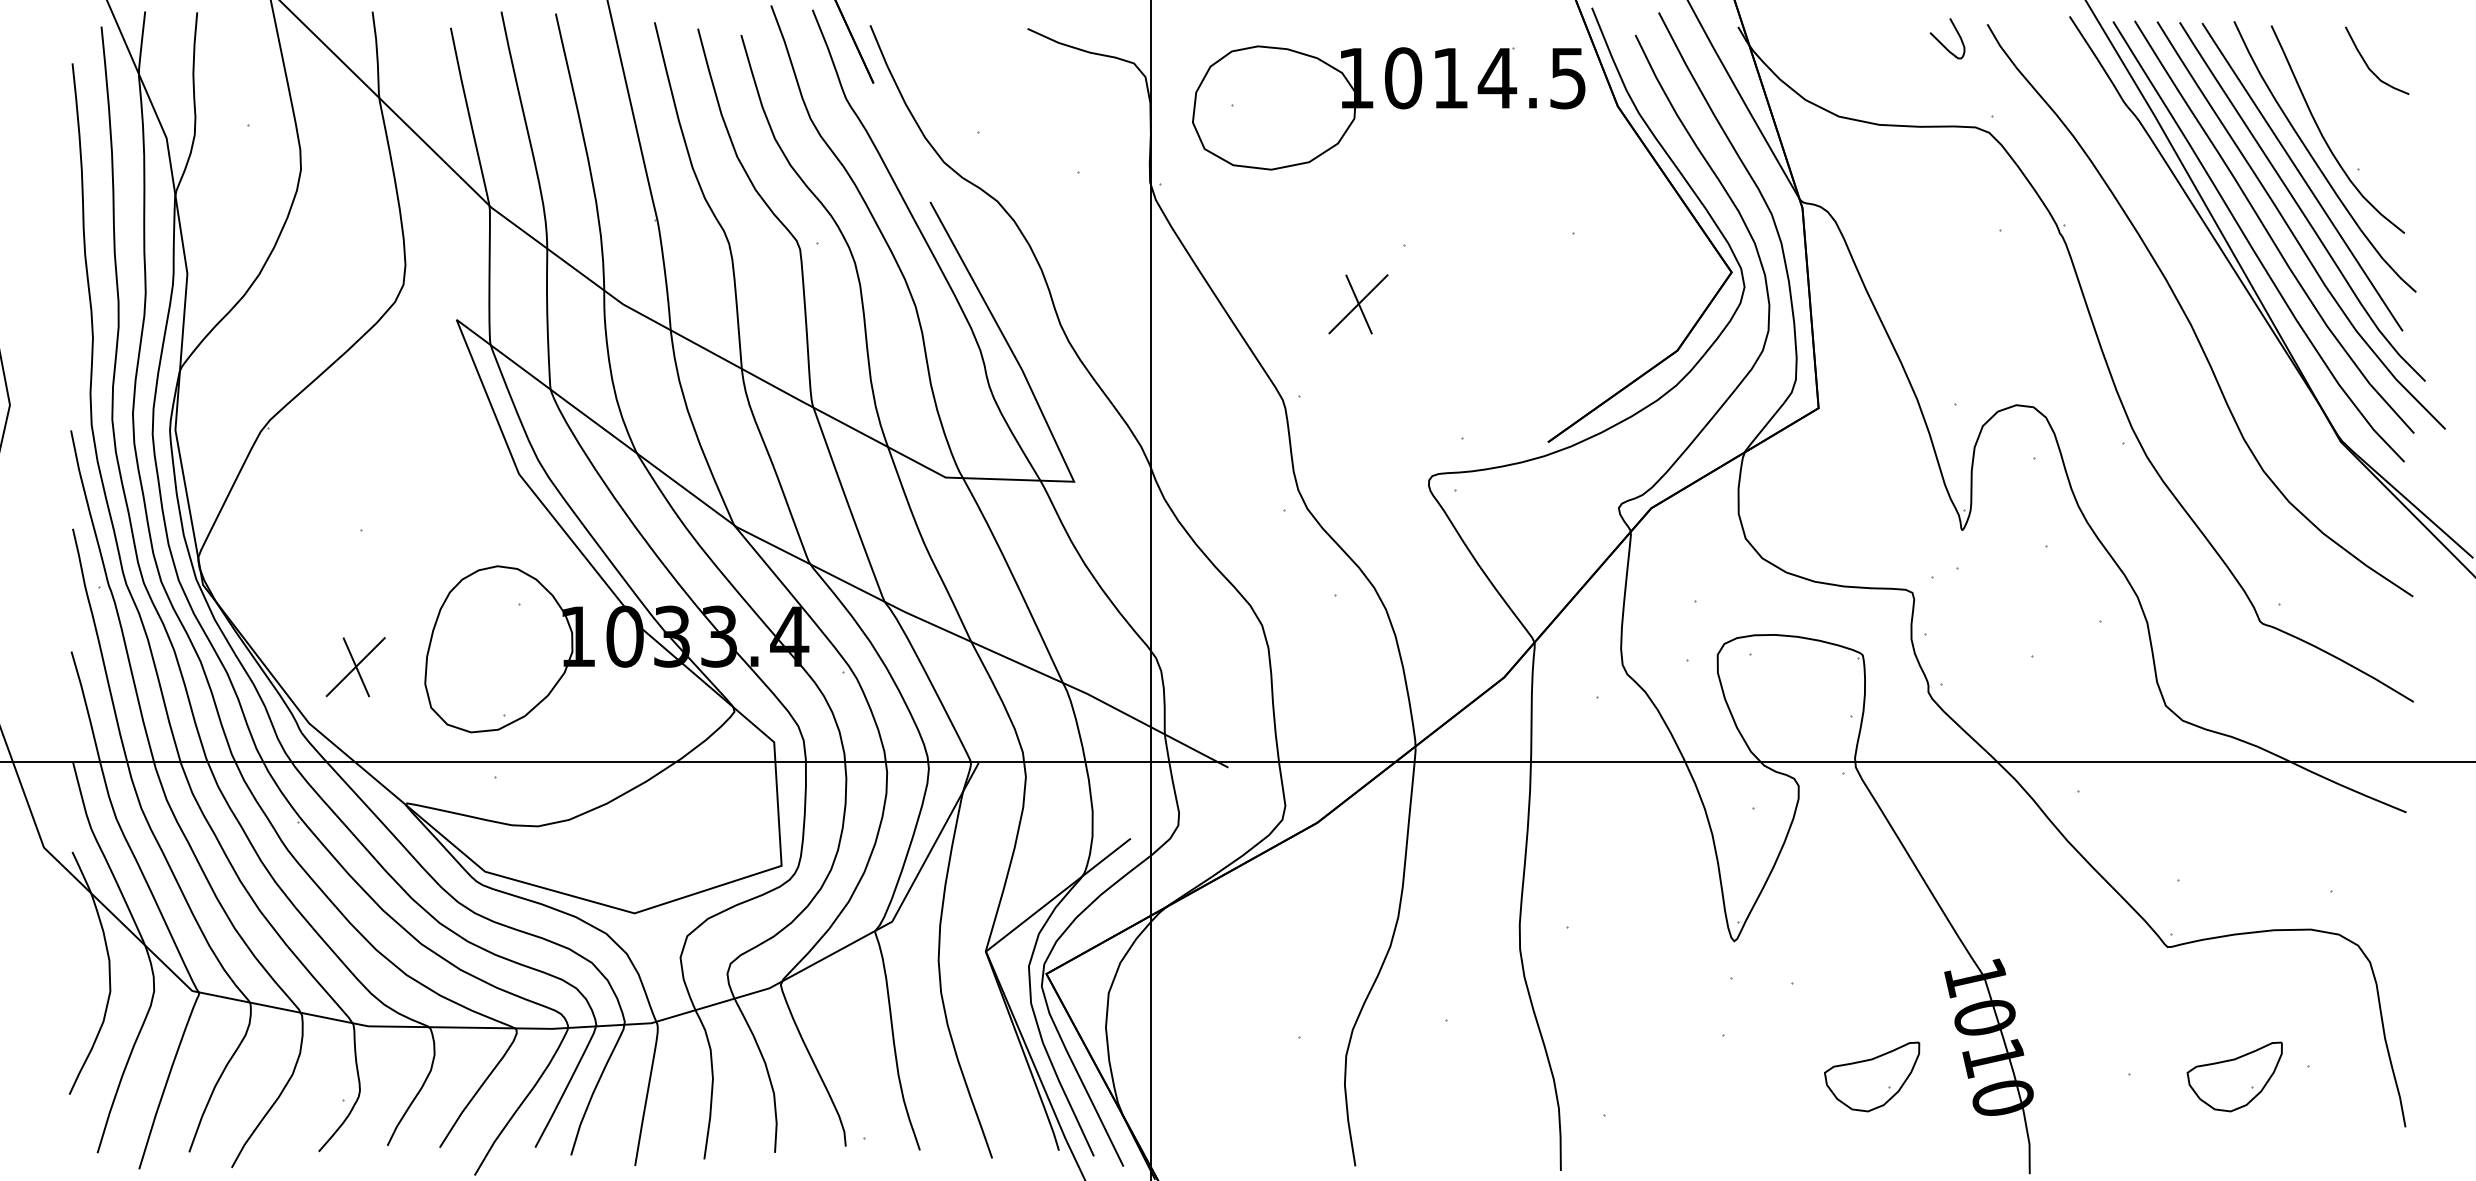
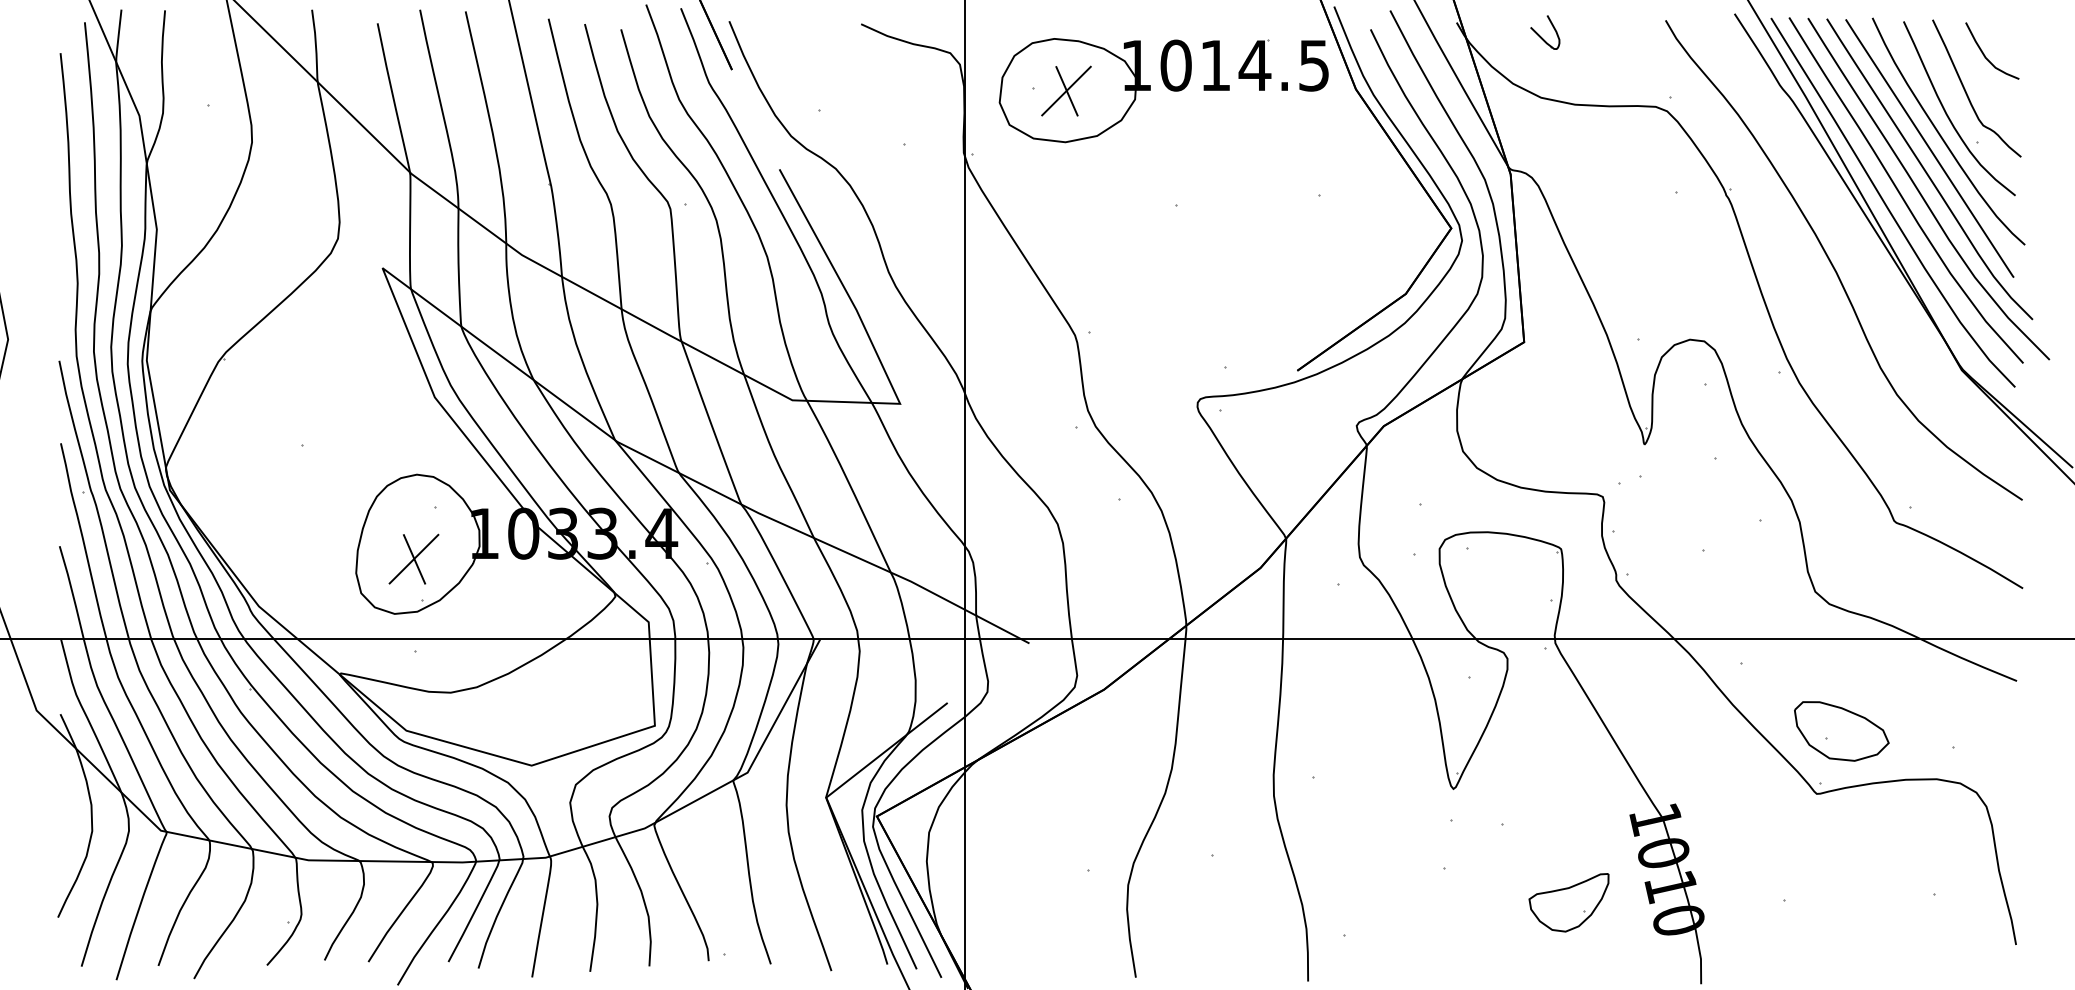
part: (1947, 38) -> (1545, 32), moved
curve: (2347, 111) -> (1967, 93), added
part: (1358, 303) -> (1066, 90), moved
part: (355, 666) -> (413, 558), moved
part: (2197, 872) -> (1841, 731), added
part: (2234, 1076) -> (1872, 902), removed

